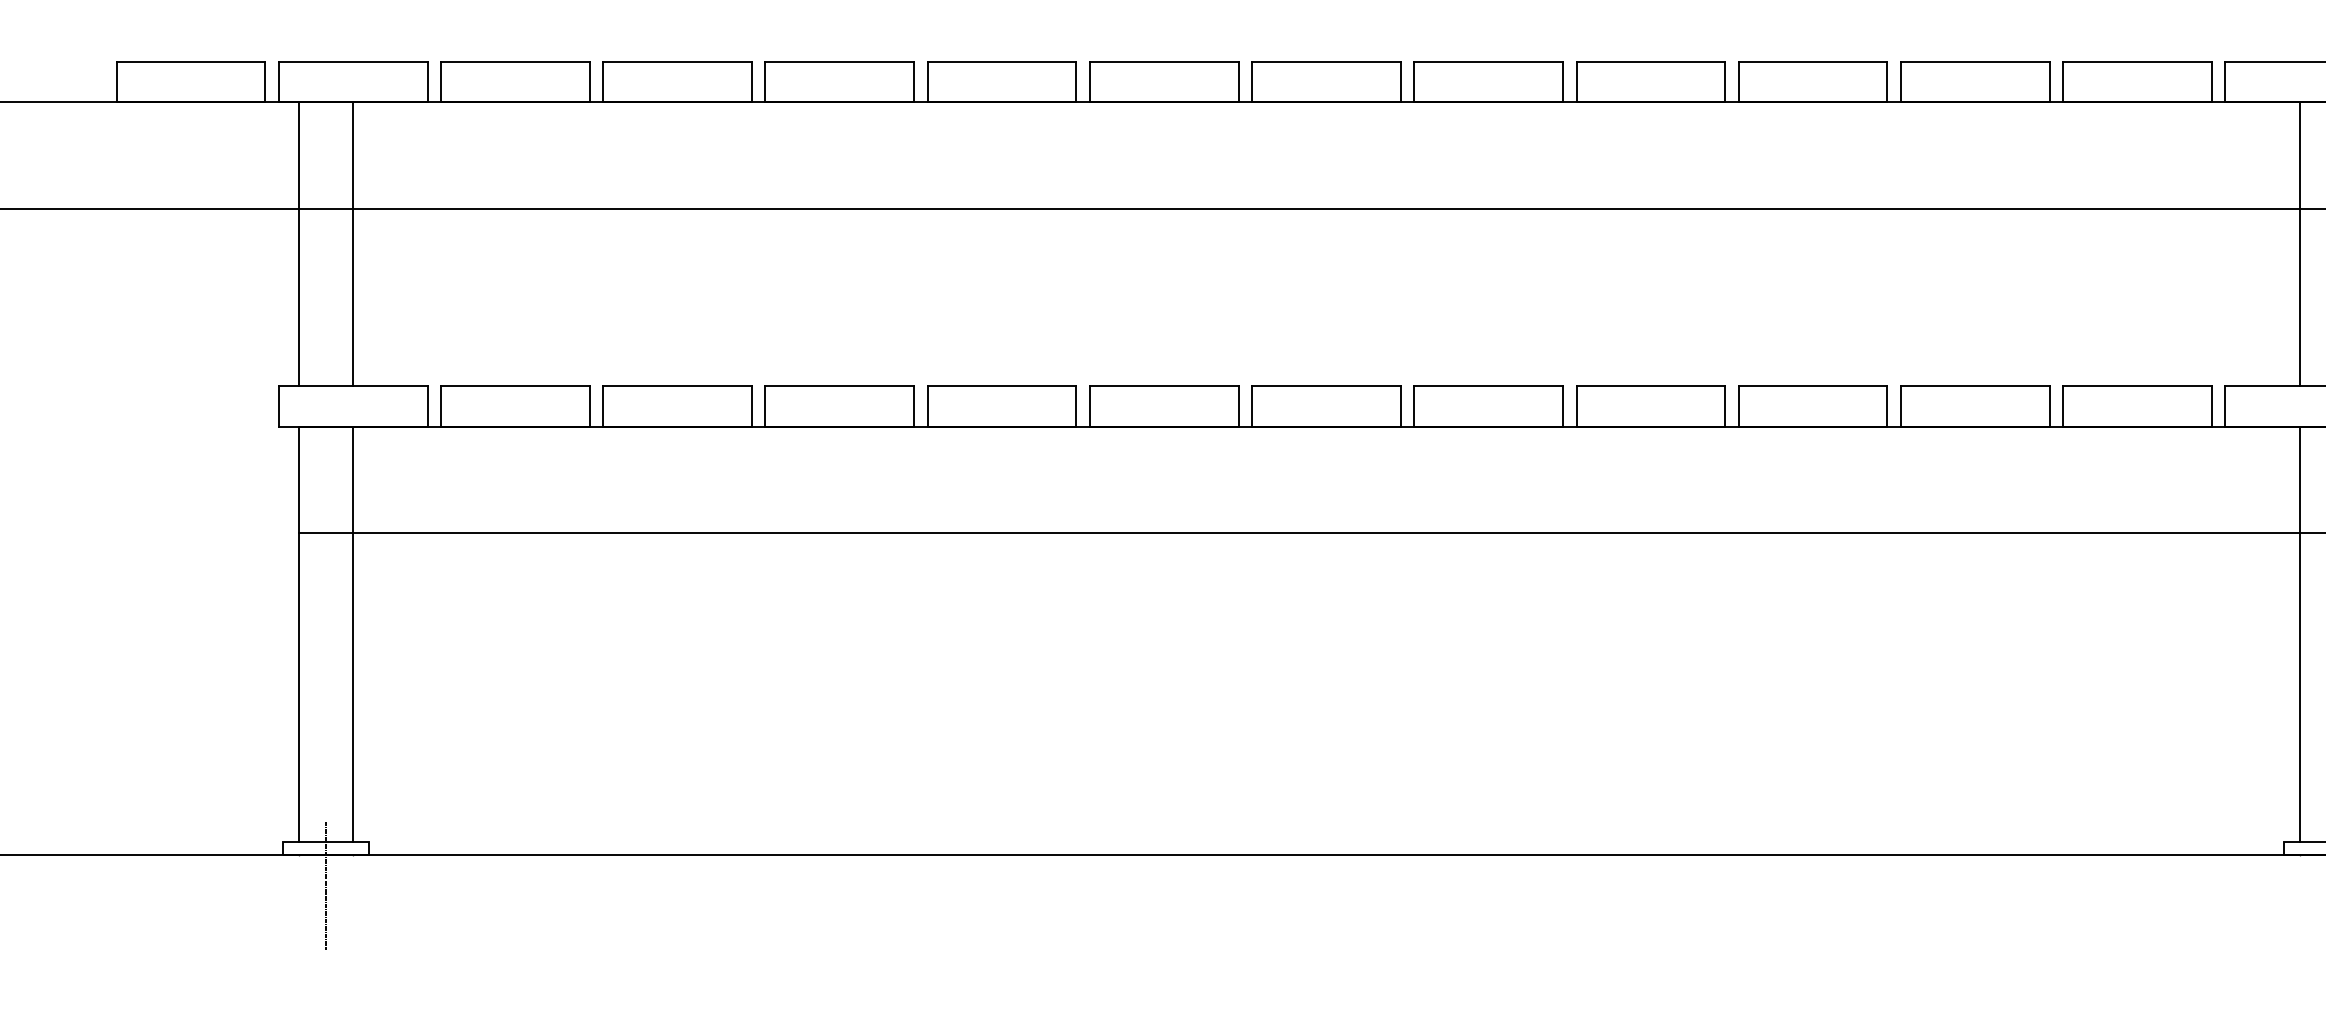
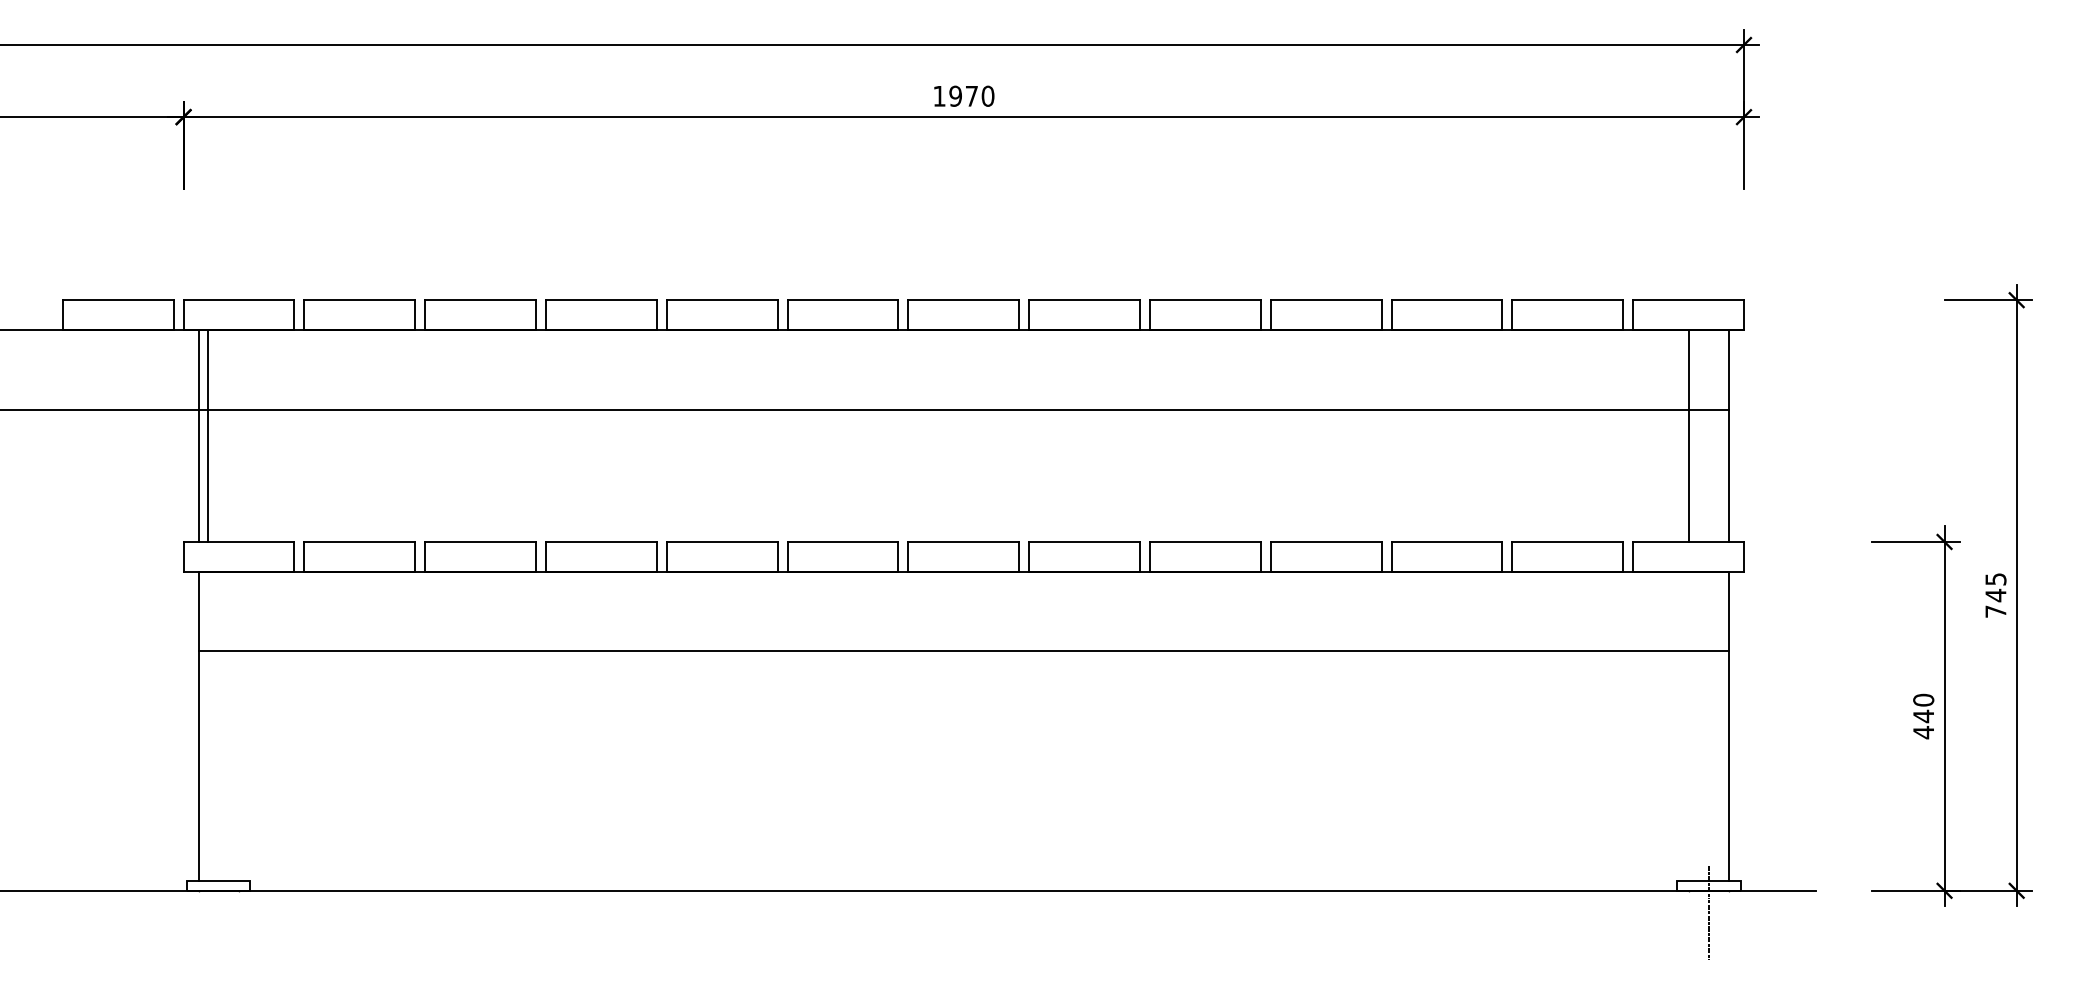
line: (352, 243) -> (207, 435), moved
line: (352, 634) -> (238, 726), removed
line: (2300, 634) -> (1689, 726), removed
line: (325, 885) -> (218, 913), removed

